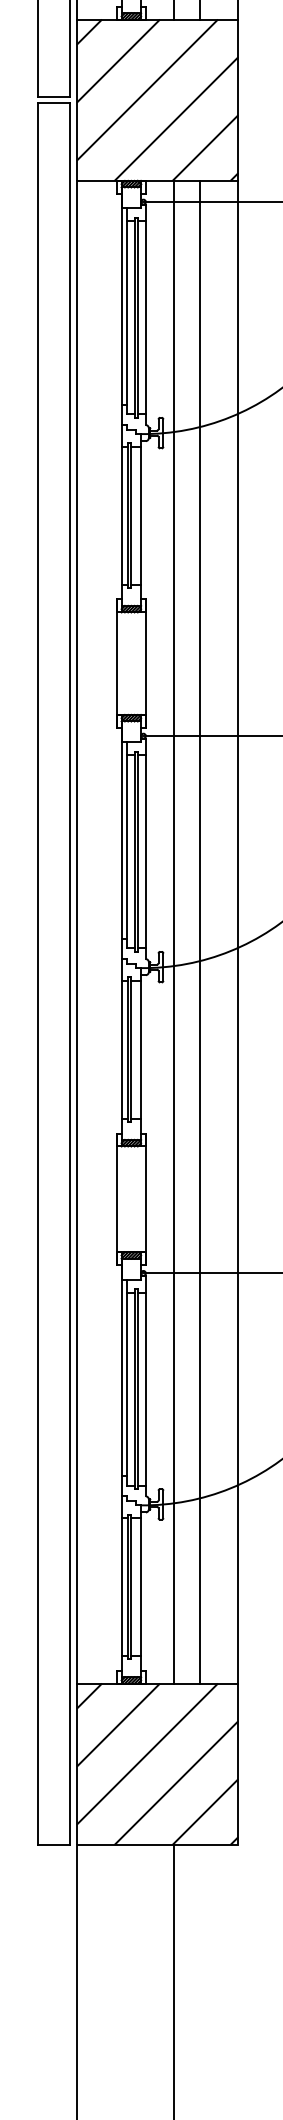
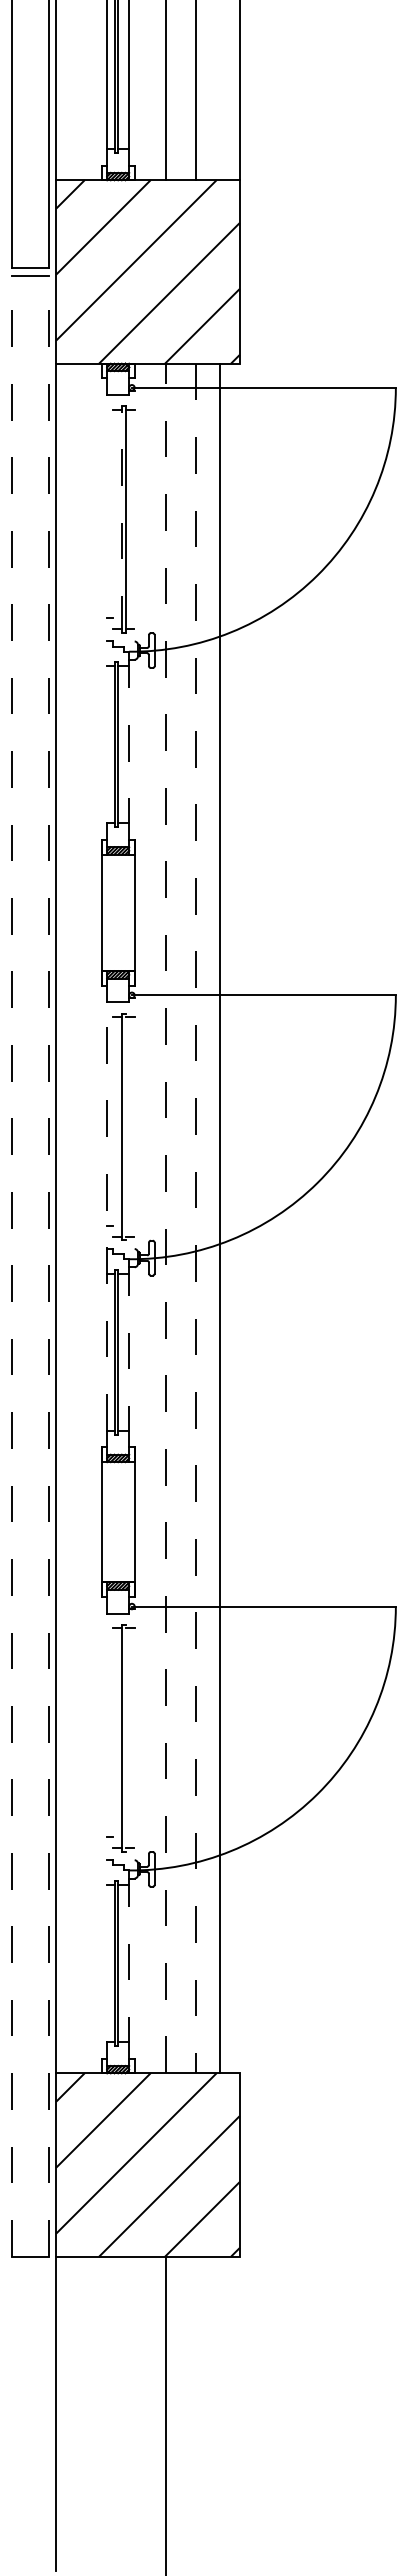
line: (126, 310) -> (112, 511), removed
line: (145, 314) -> (134, 515), removed
line: (134, 316) -> (121, 518), solid -> dashed
line: (122, 386) -> (107, 597), removed
line: (141, 509) -> (129, 737), solid -> dashed
line: (126, 845) -> (112, 1119), removed
line: (145, 848) -> (134, 1123), removed
line: (137, 851) -> (125, 1126), removed
line: (122, 920) -> (107, 1205), solid -> dashed
line: (173, 932) -> (166, 1218), solid -> dashed
line: (199, 932) -> (195, 1218), solid -> dashed
line: (238, 932) -> (219, 1218), moved
line: (38, 974) -> (12, 1266), solid -> dashed
line: (70, 974) -> (48, 1266), solid -> dashed
line: (141, 1043) -> (129, 1344), solid -> dashed
line: (126, 1382) -> (112, 1730), removed
line: (145, 1385) -> (134, 1734), removed
line: (137, 1388) -> (125, 1737), removed
line: (122, 1457) -> (107, 1816), removed
line: (141, 1581) -> (129, 1956), solid -> dashed

